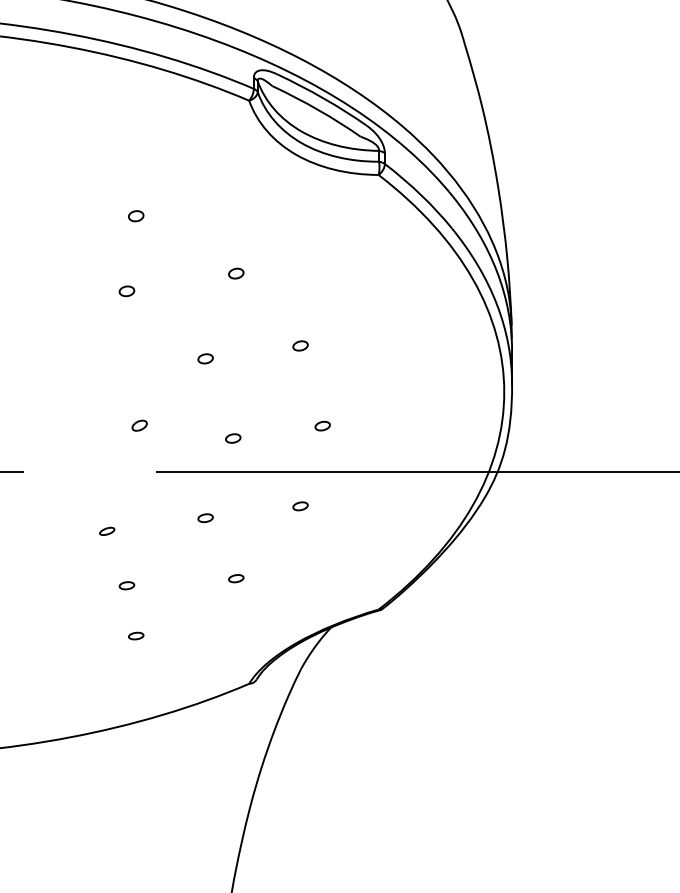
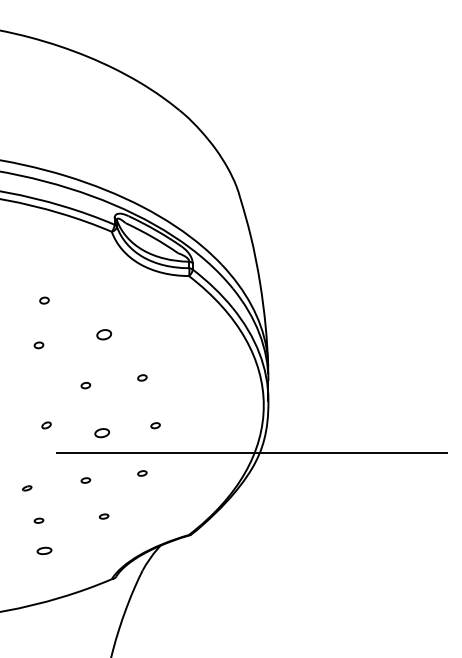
part: (235, 273) -> (103, 334), size x1.6
part: (233, 437) -> (102, 432), size x1.6
part: (136, 635) -> (44, 550), size x1.6

